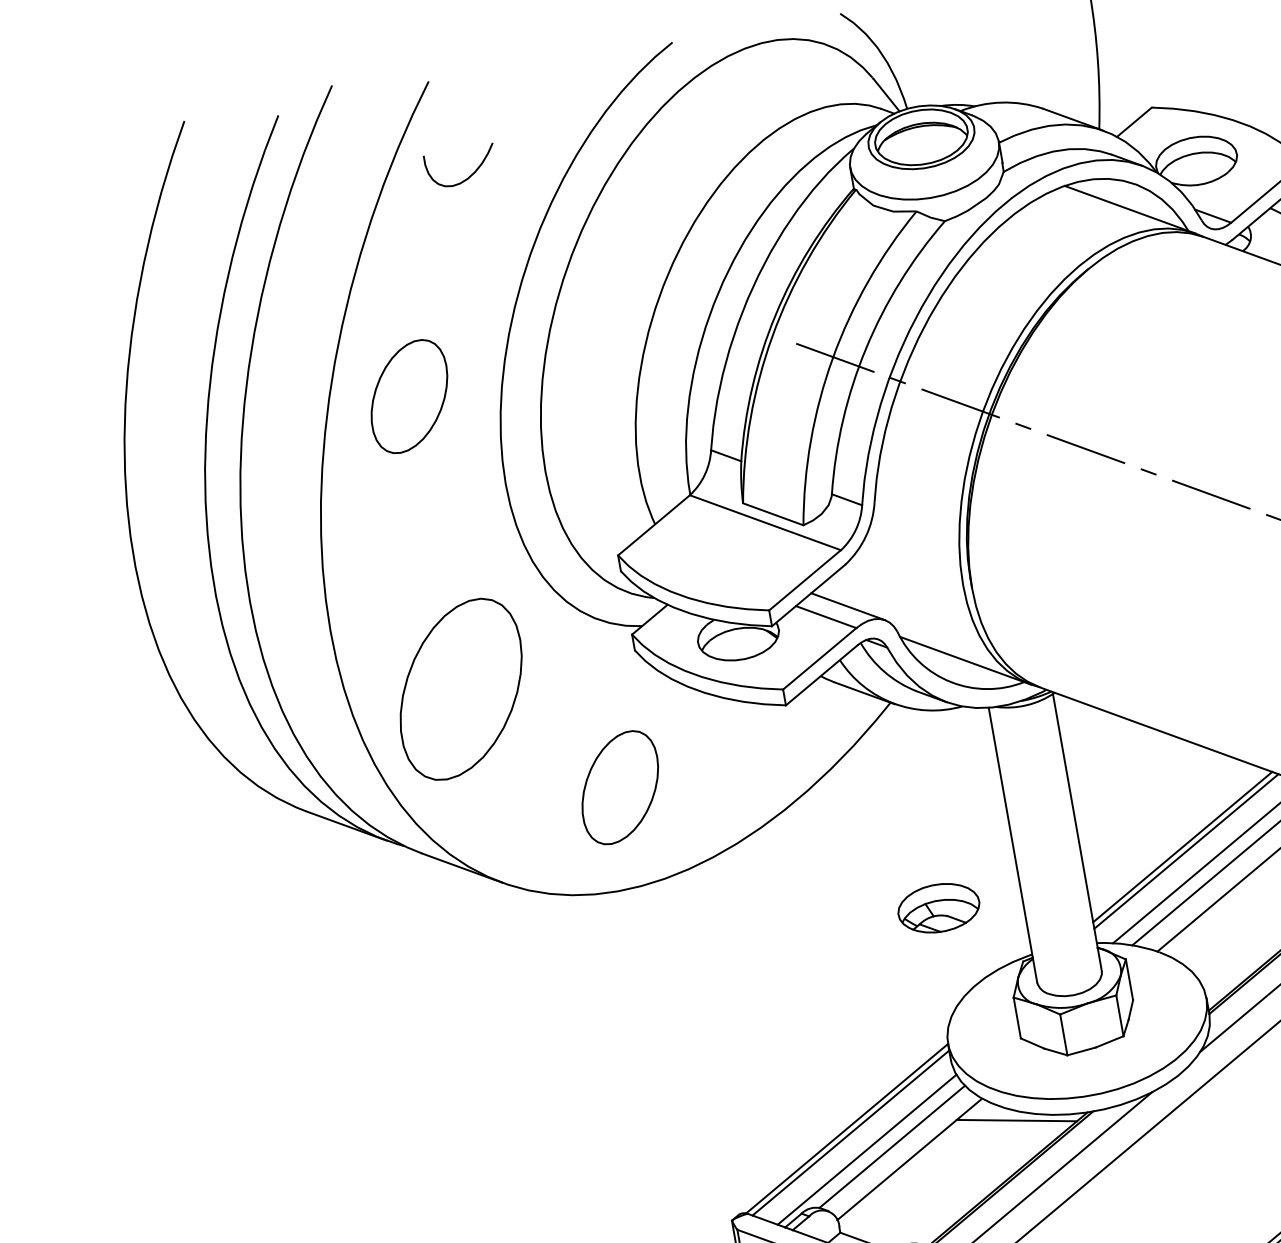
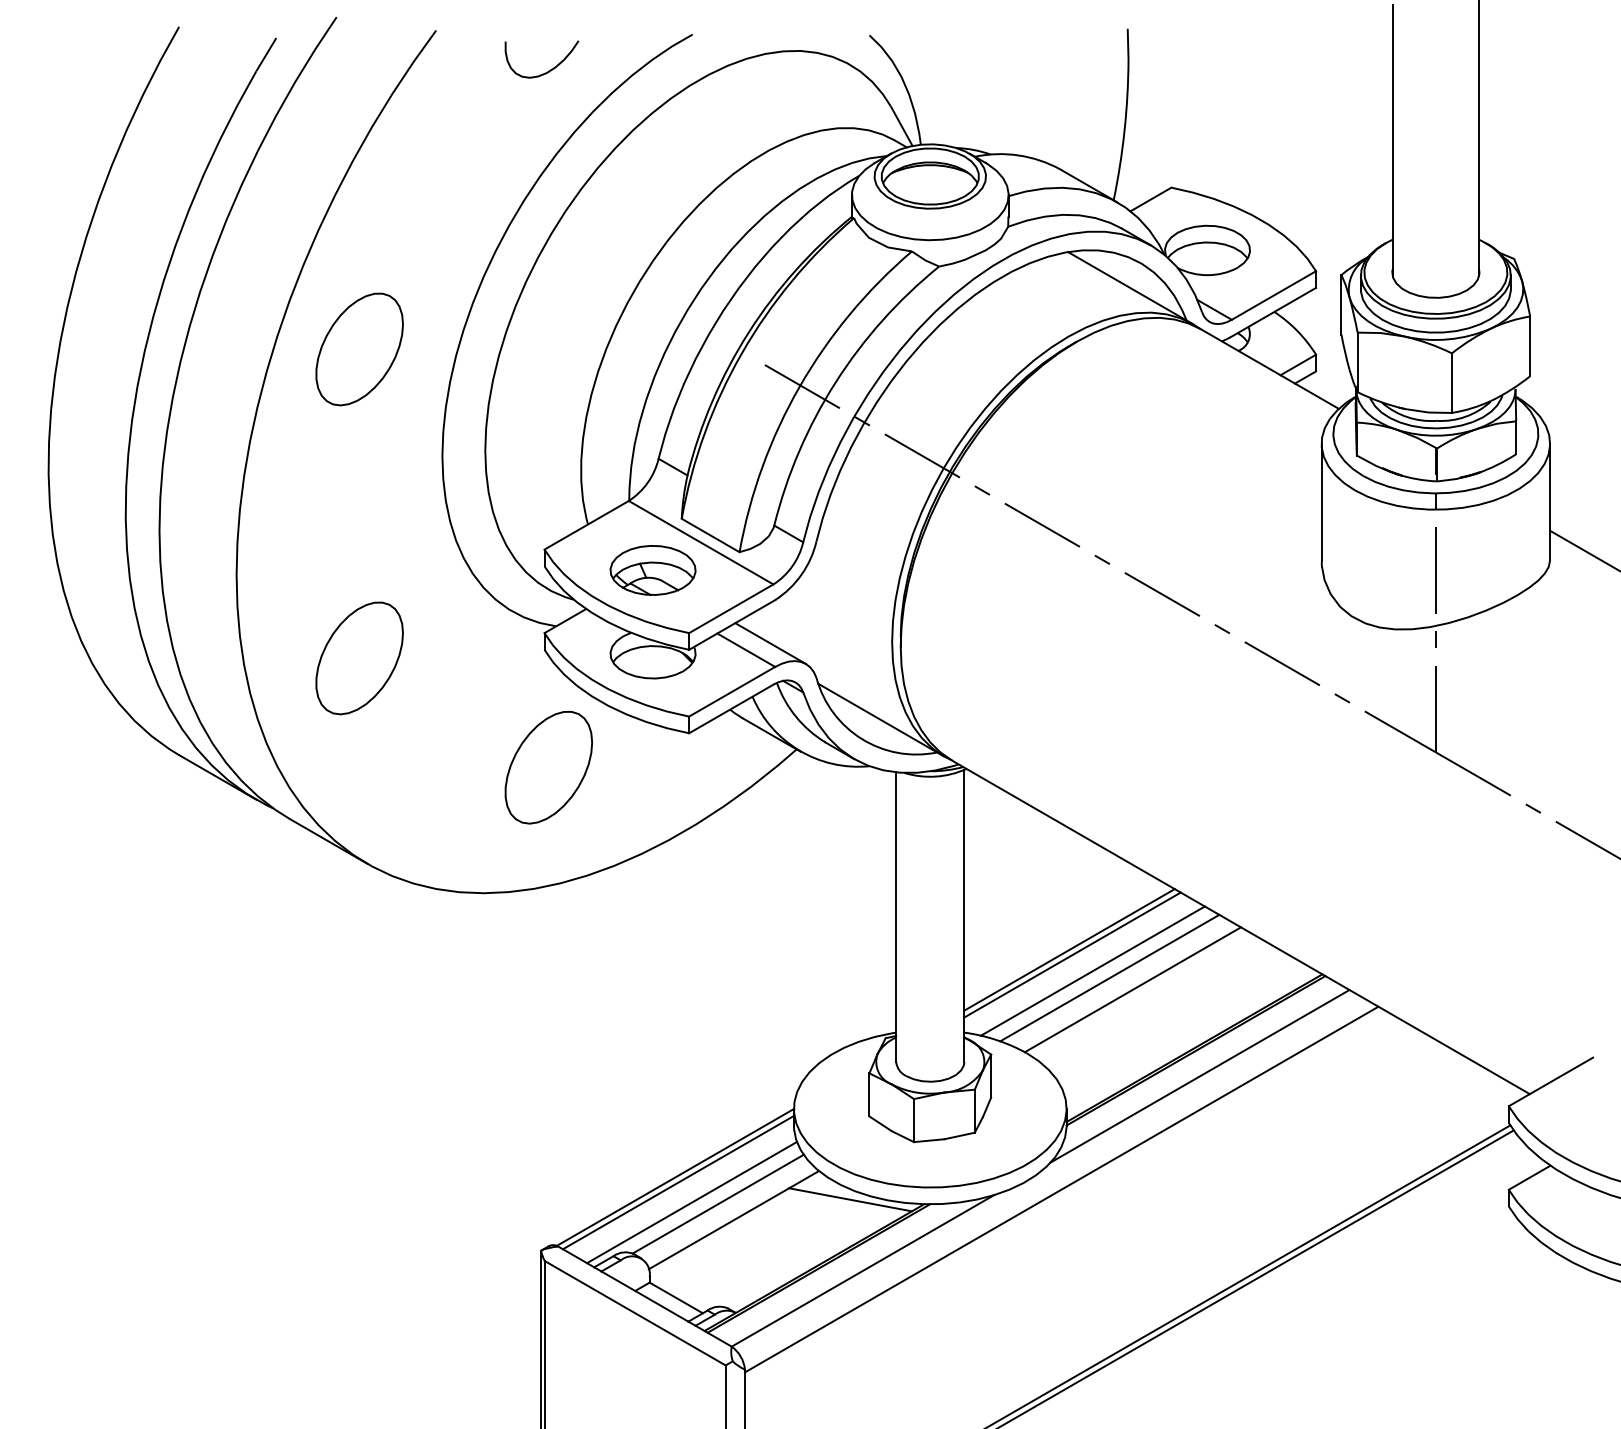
curve: (469, 176) -> (548, 70), moved
part: (460, 689) -> (359, 658), size x0.62
part: (619, 787) -> (548, 767), moved
part: (938, 908) -> (652, 570), moved

